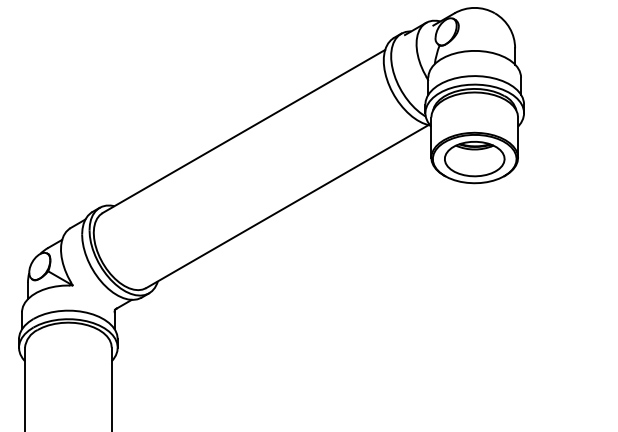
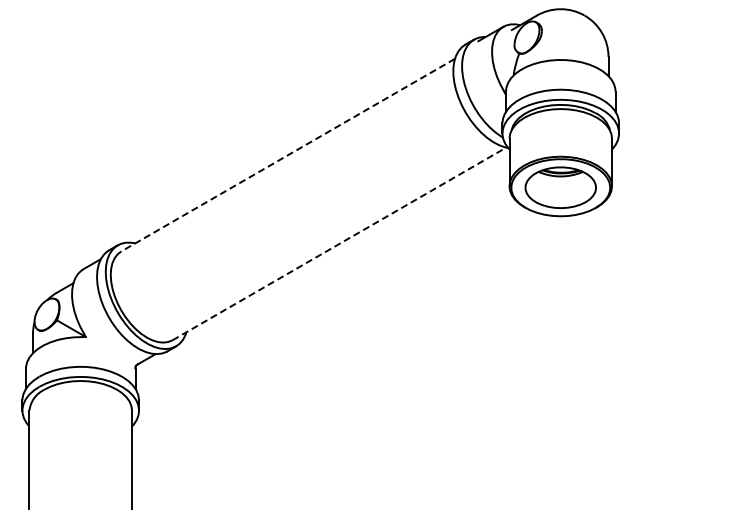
line: (244, 131) -> (288, 155), solid -> dashed
line: (287, 206) -> (339, 243), solid -> dashed

